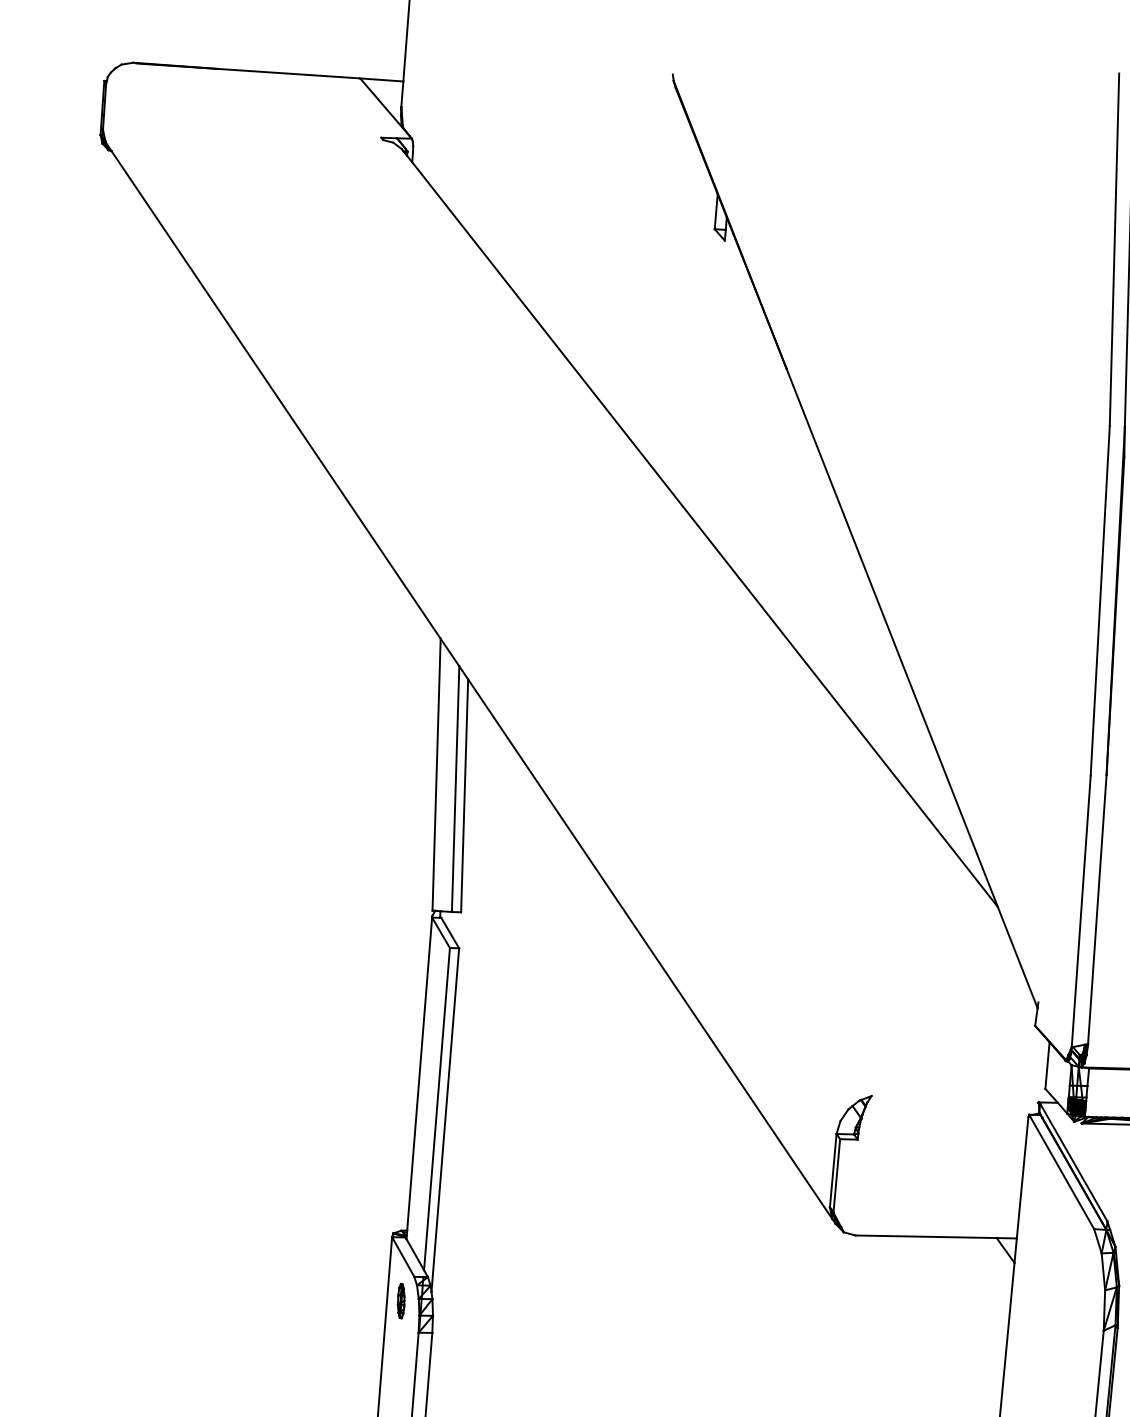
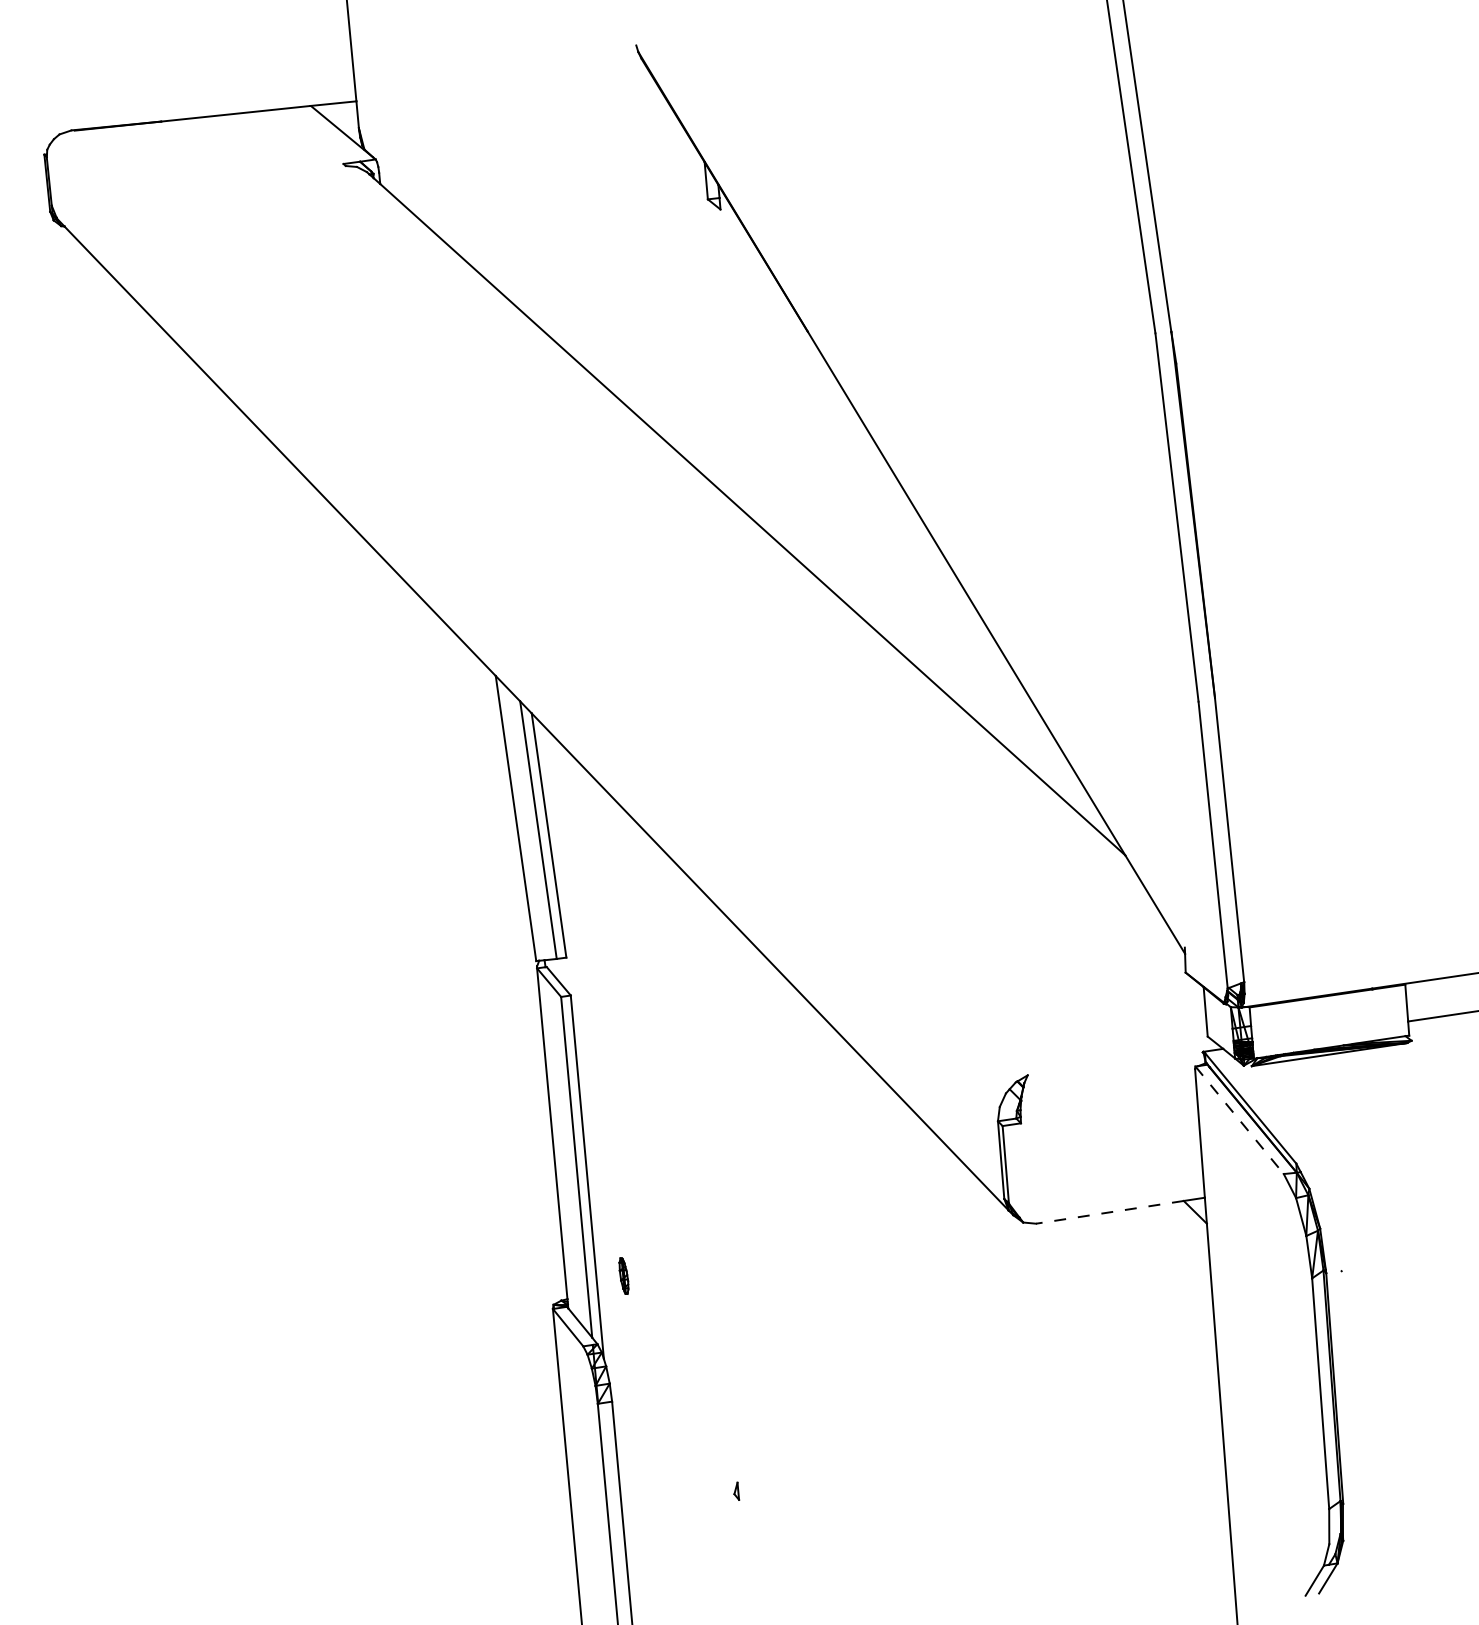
line: (1061, 1172) -> (1239, 1120), solid -> dashed
line: (925, 1236) -> (1109, 1212), solid -> dashed
part: (400, 1300) -> (623, 1275), moved

